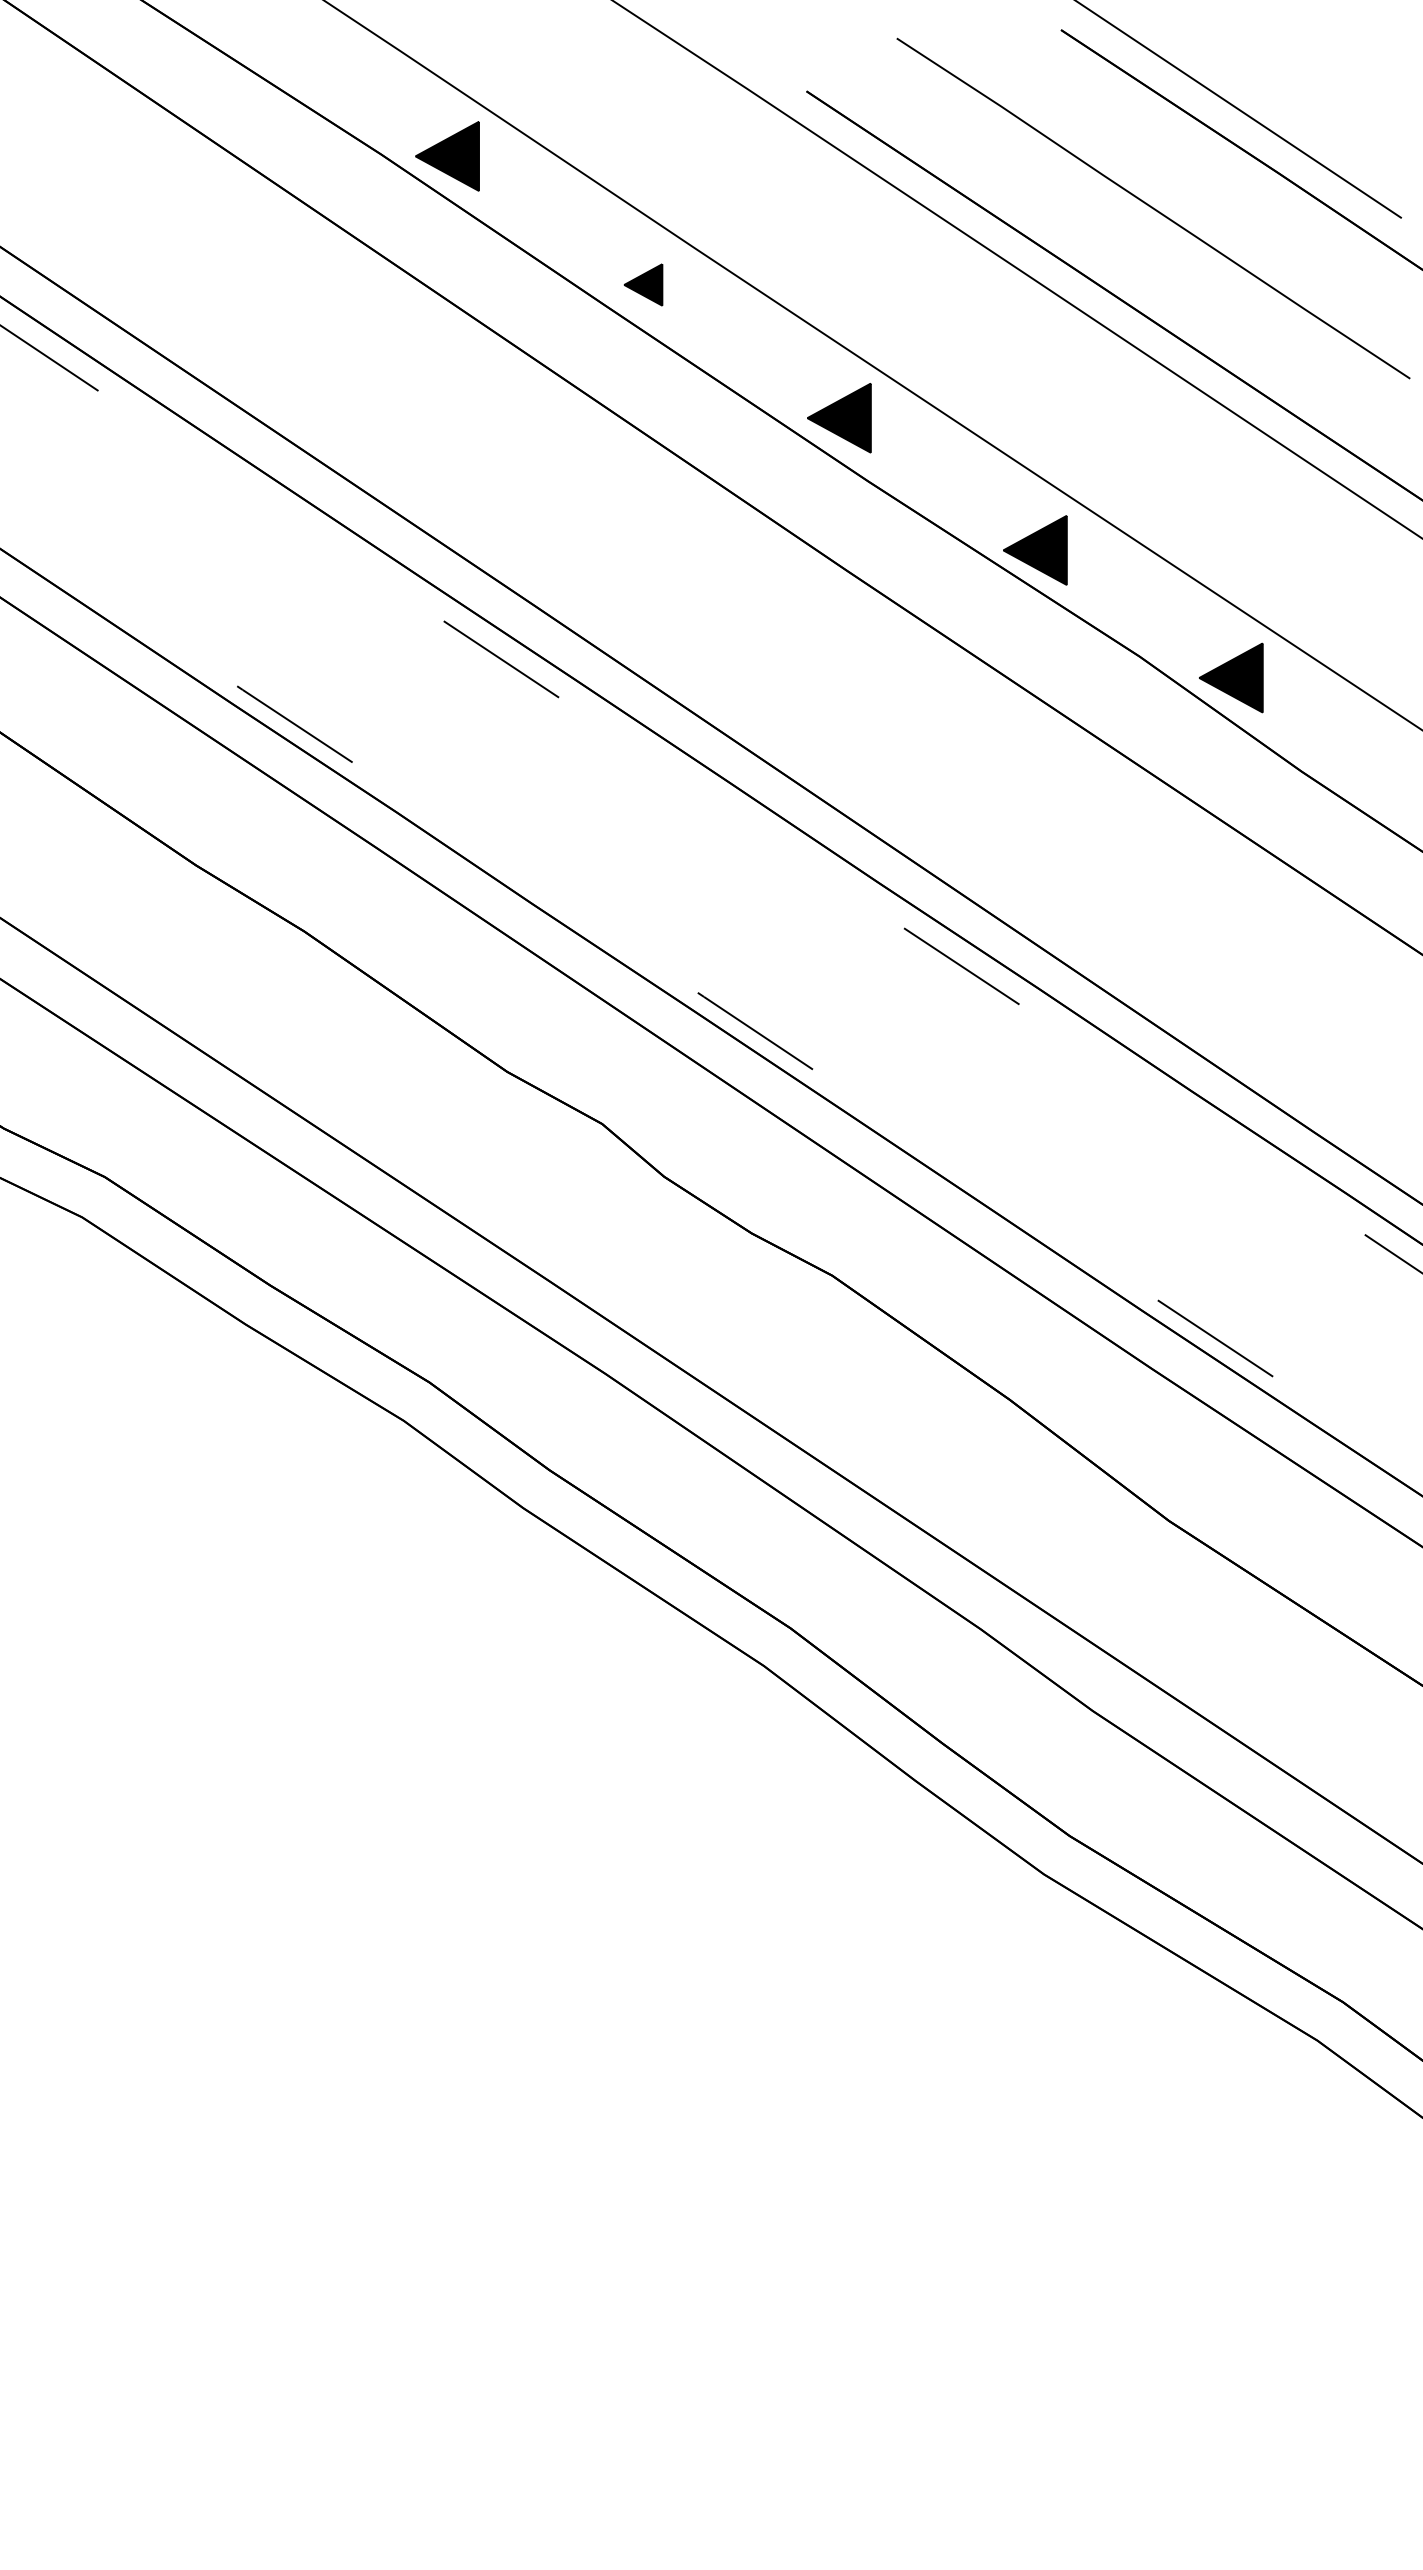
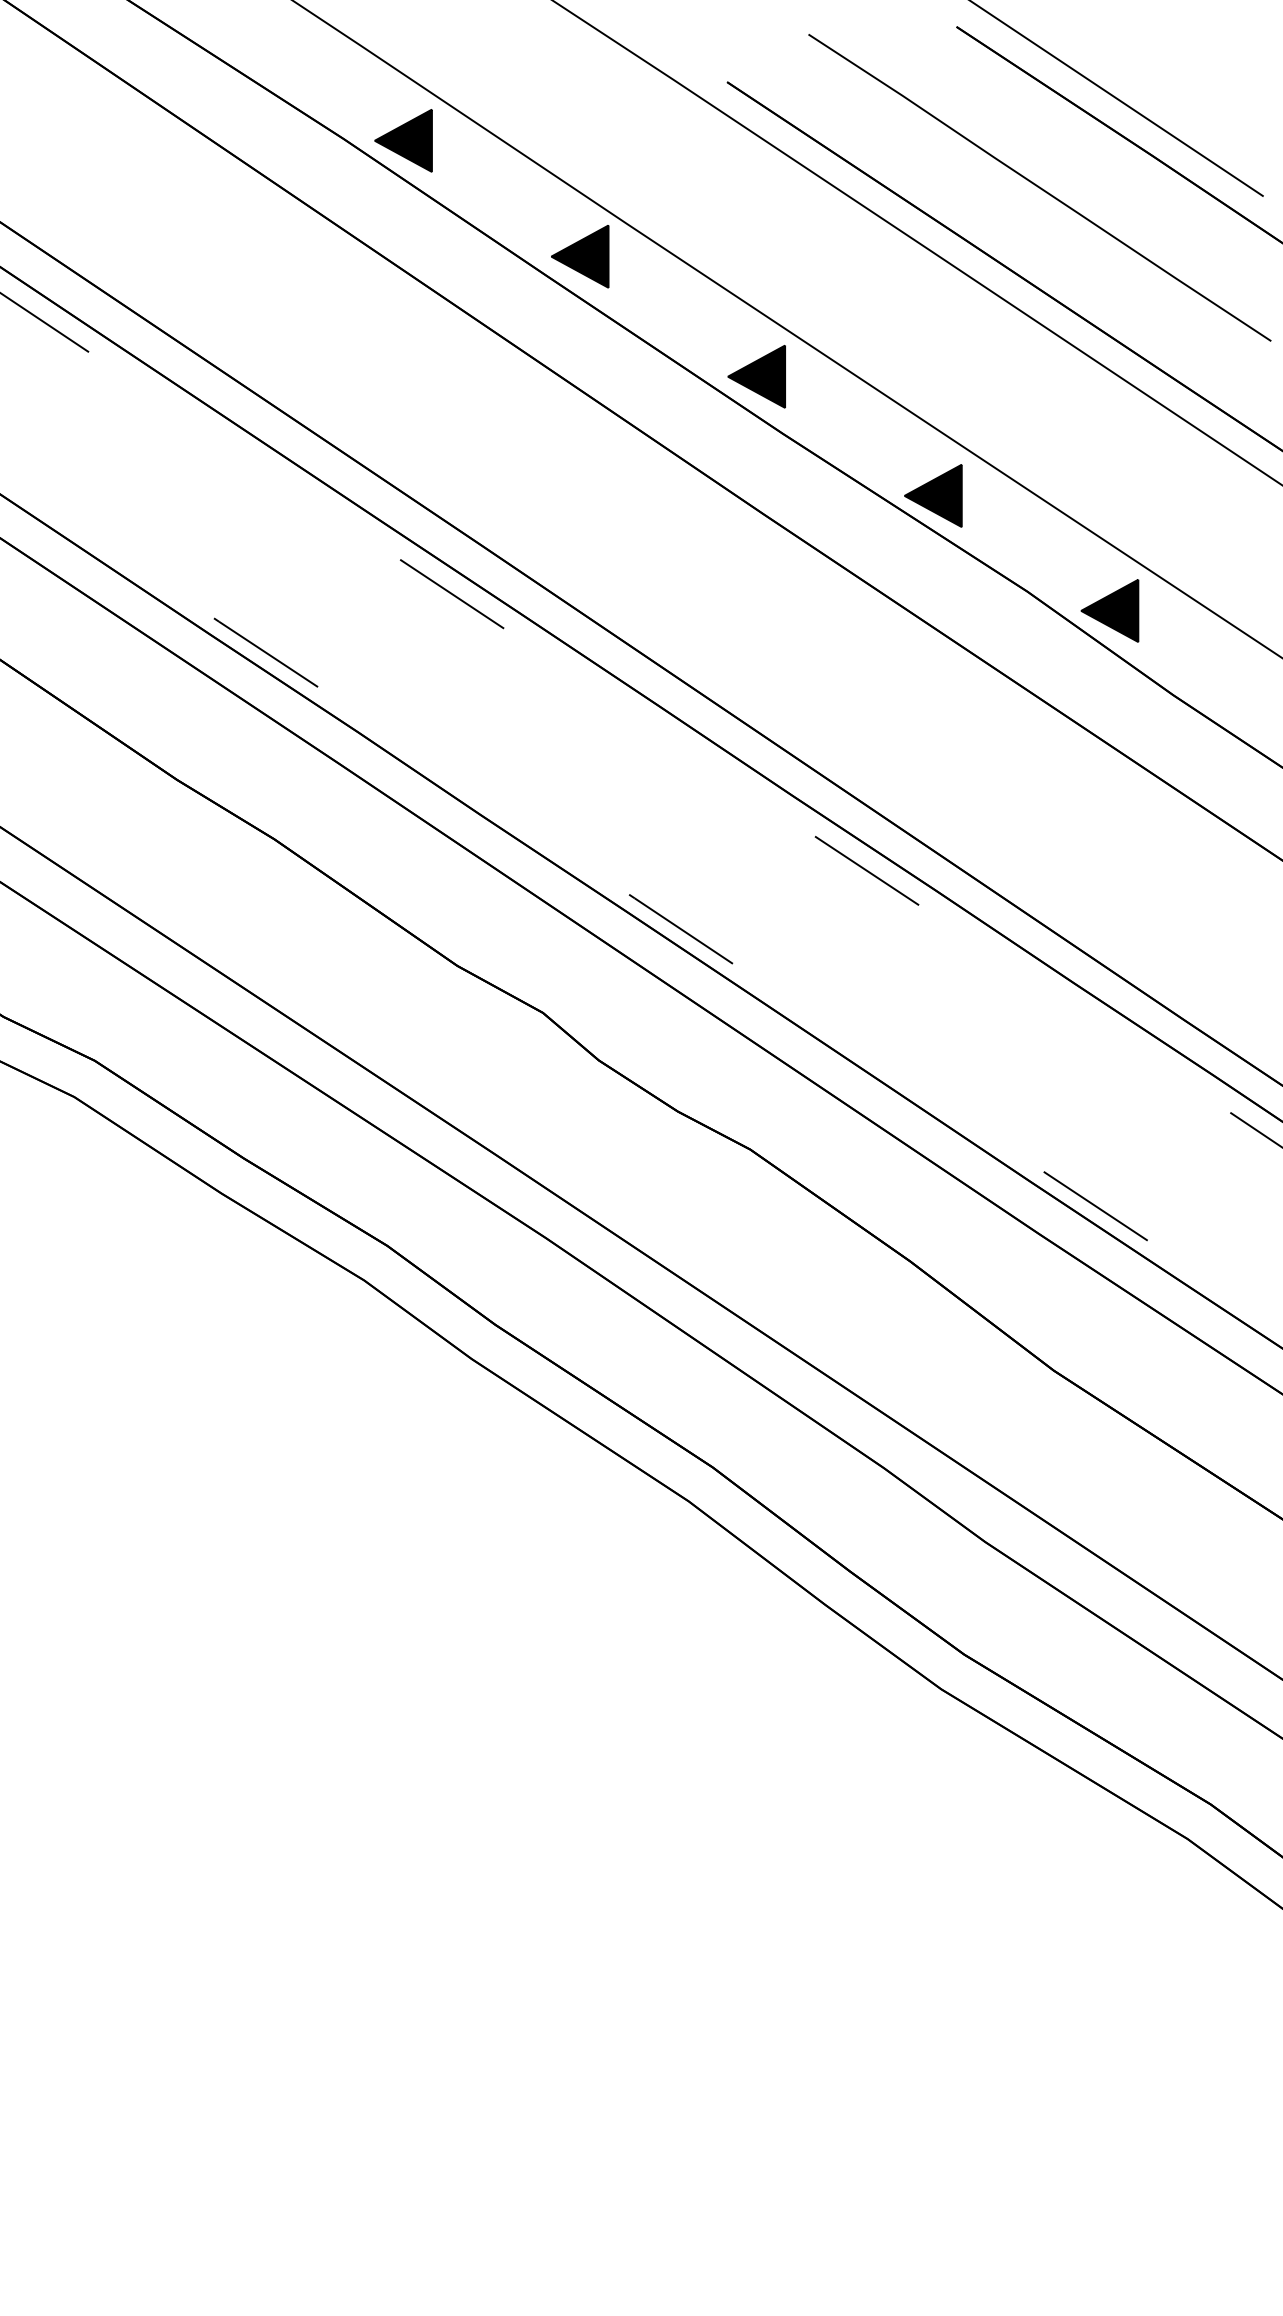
part: (643, 284) -> (580, 256), size x1.67

